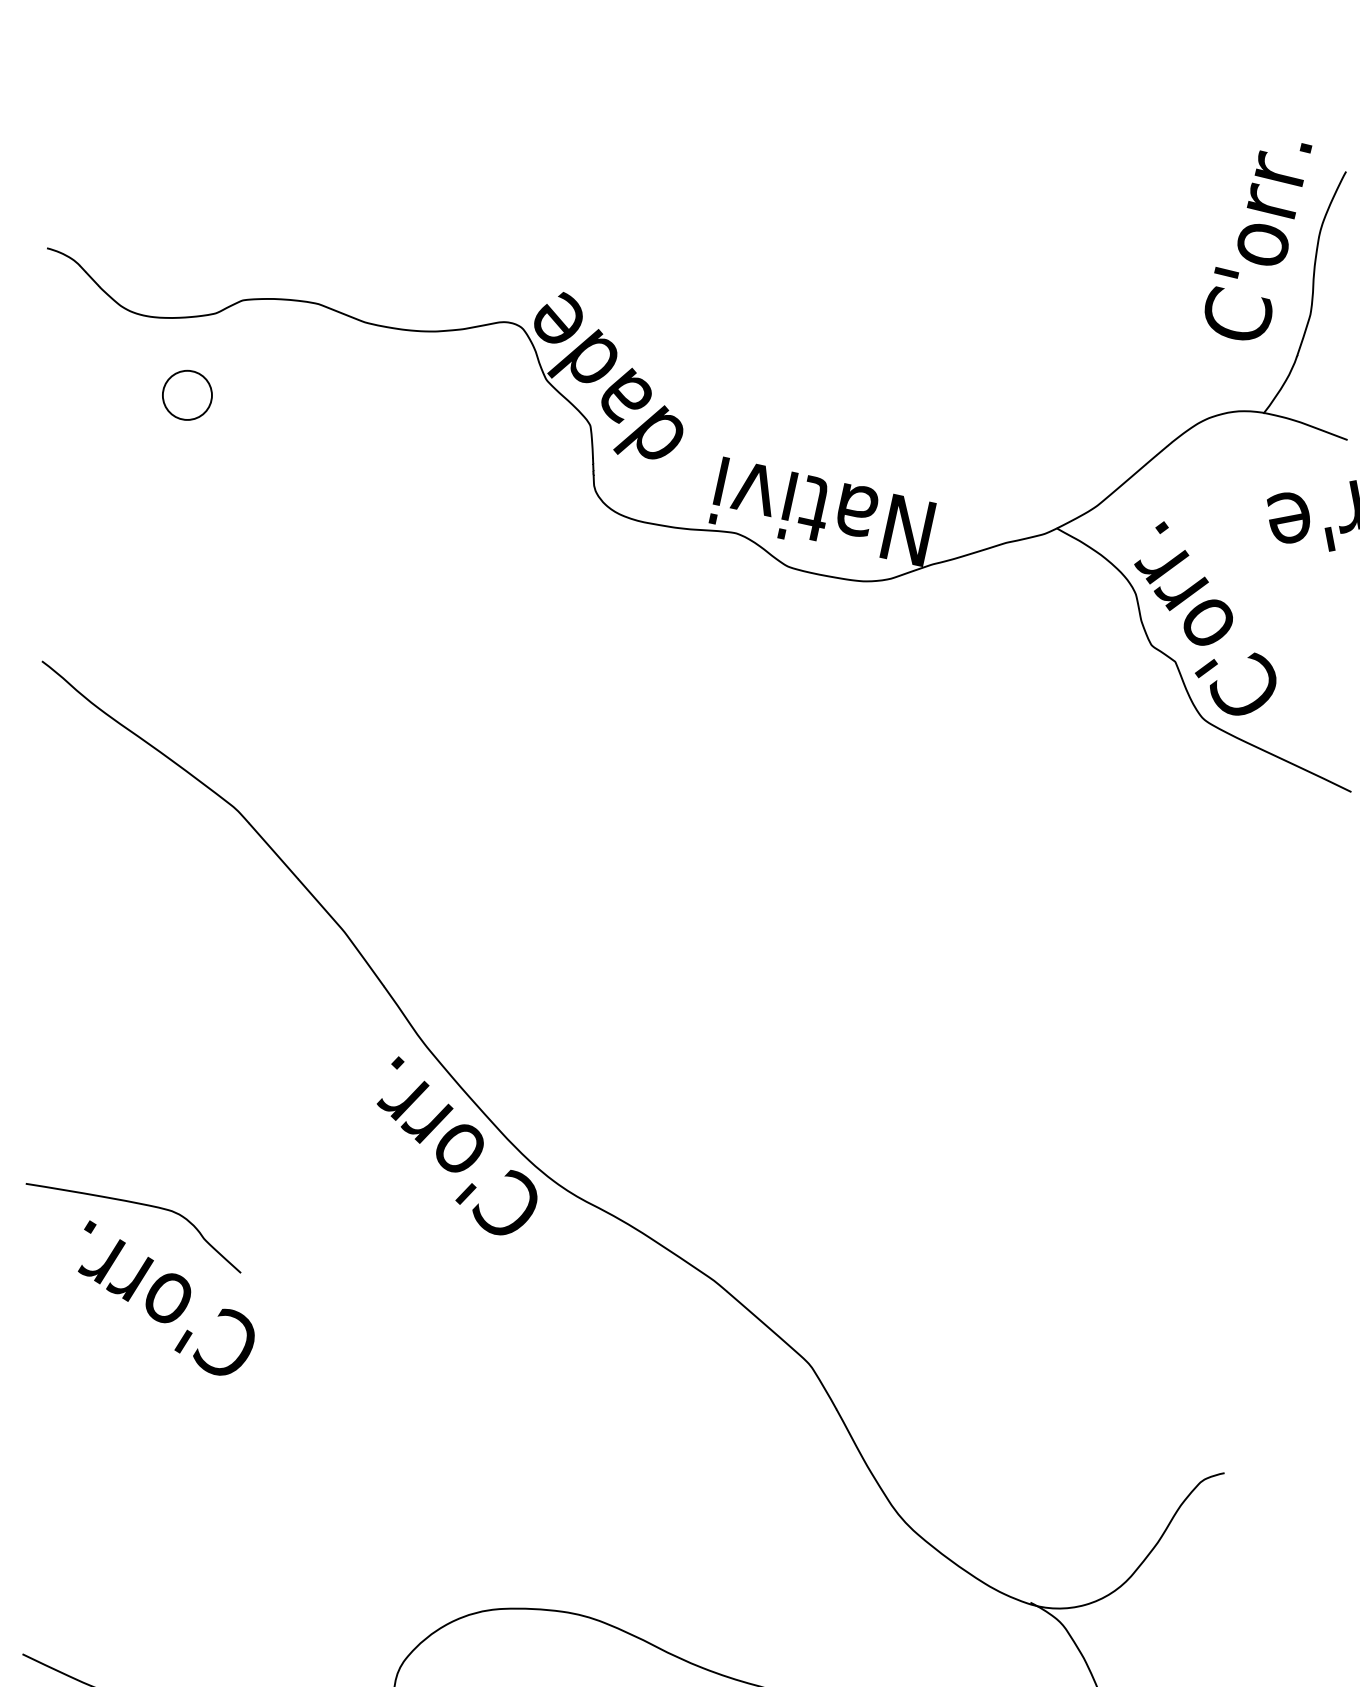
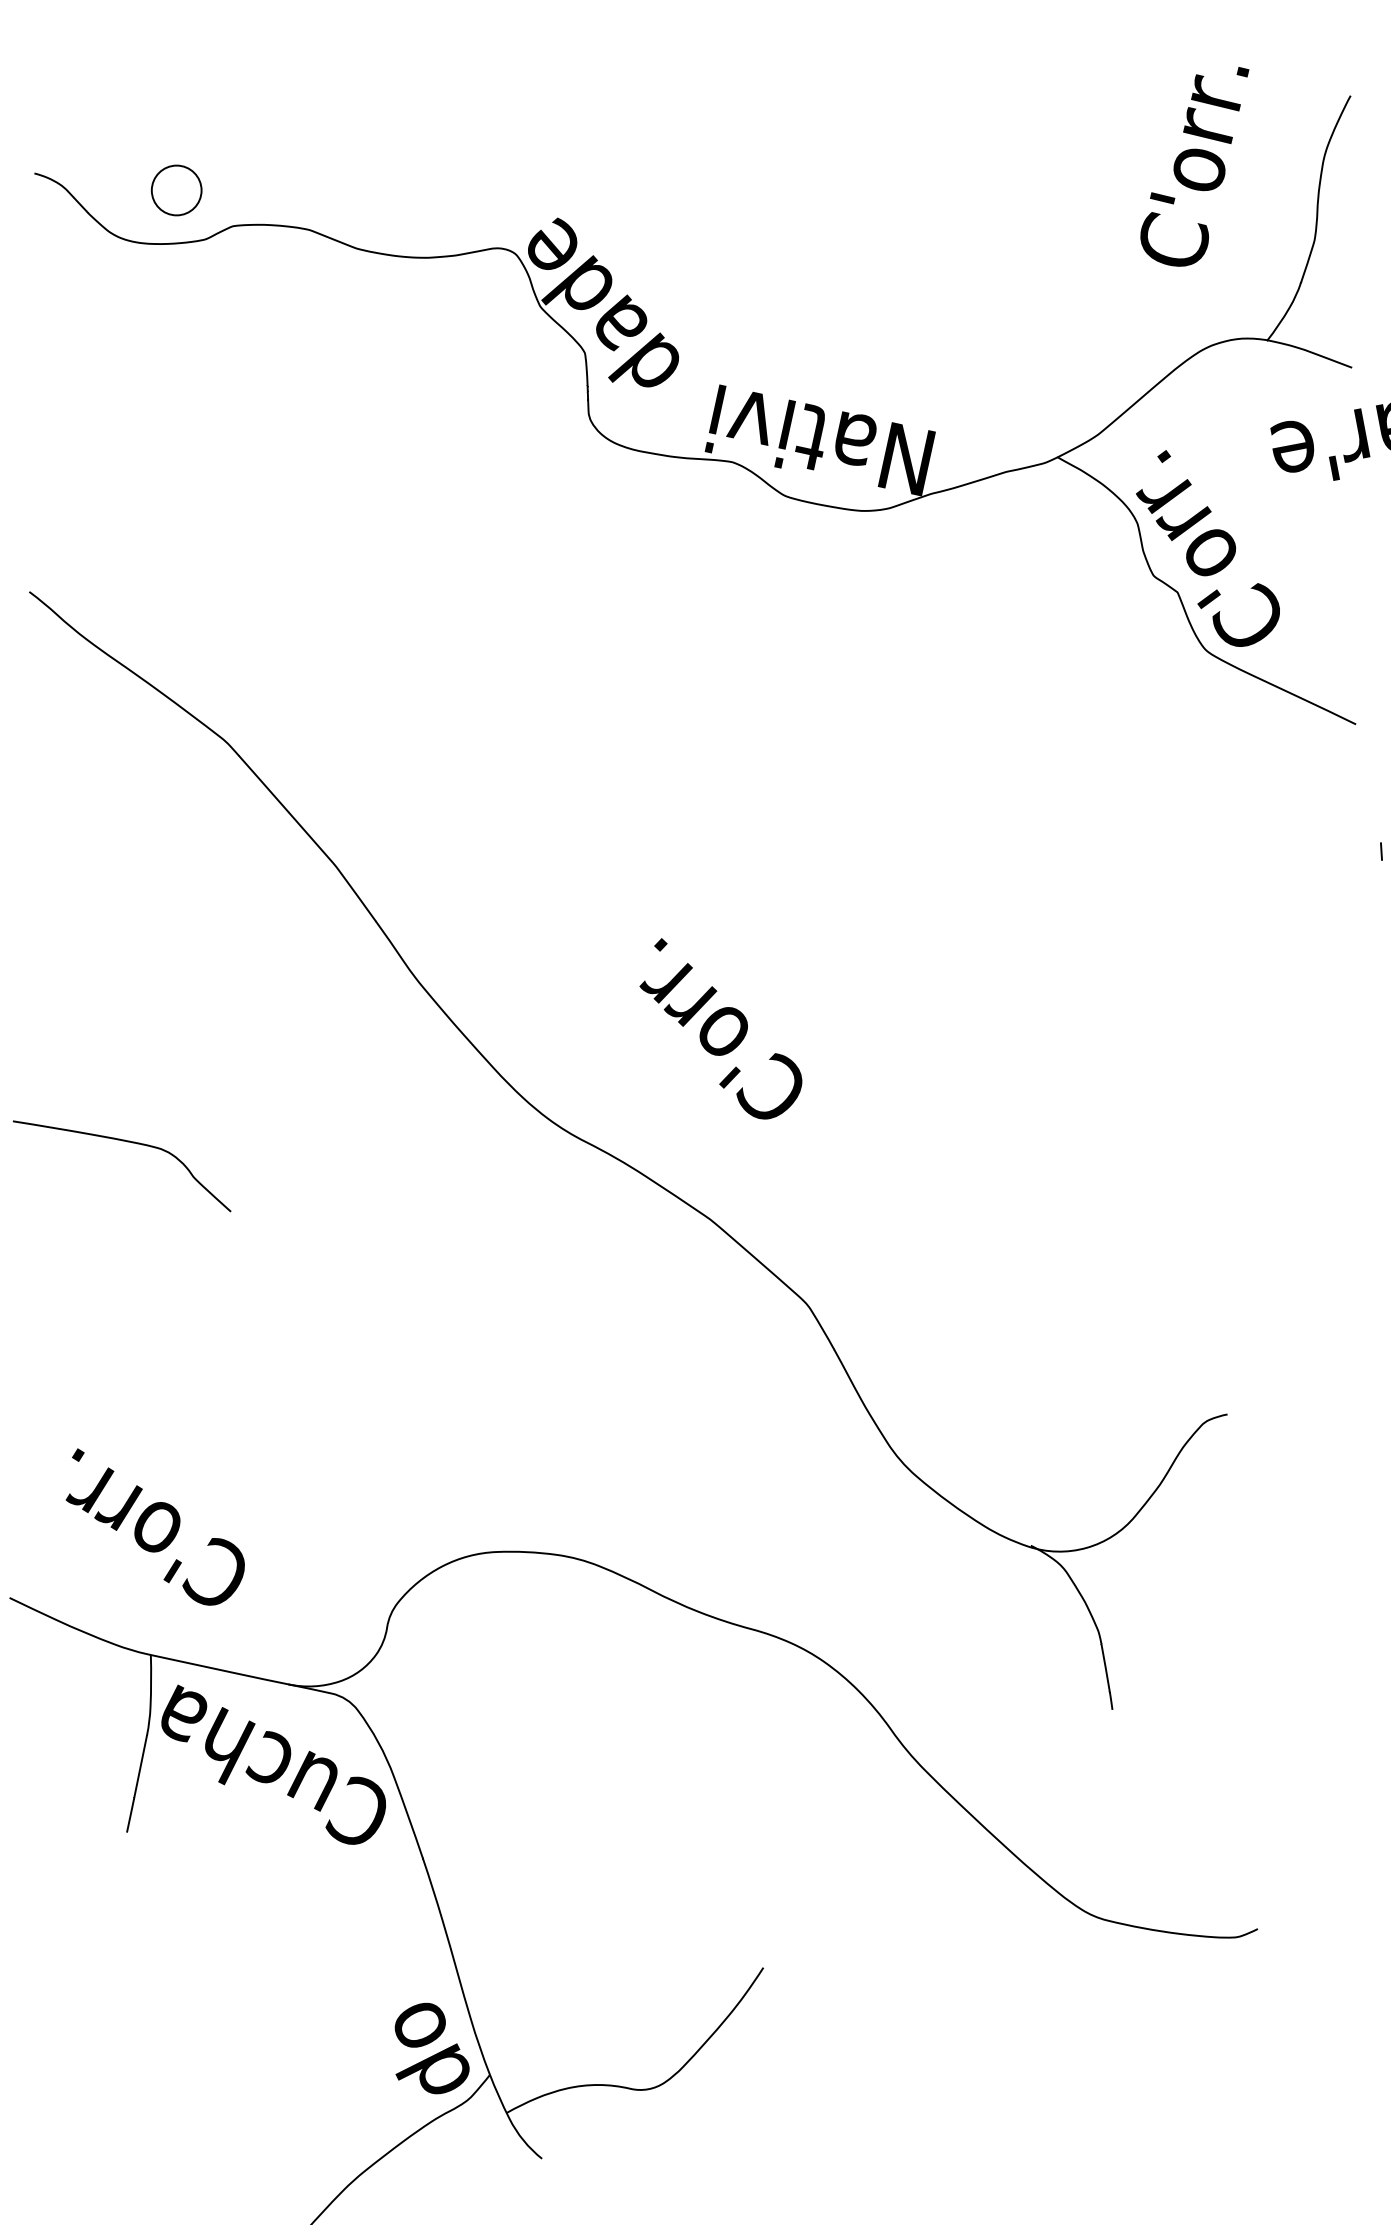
text: (1258, 241) -> (1194, 166), moved
part: (187, 395) -> (176, 190), moved
text: (456, 1145) -> (720, 1028), moved
text: (165, 1297) -> (154, 1526), moved

